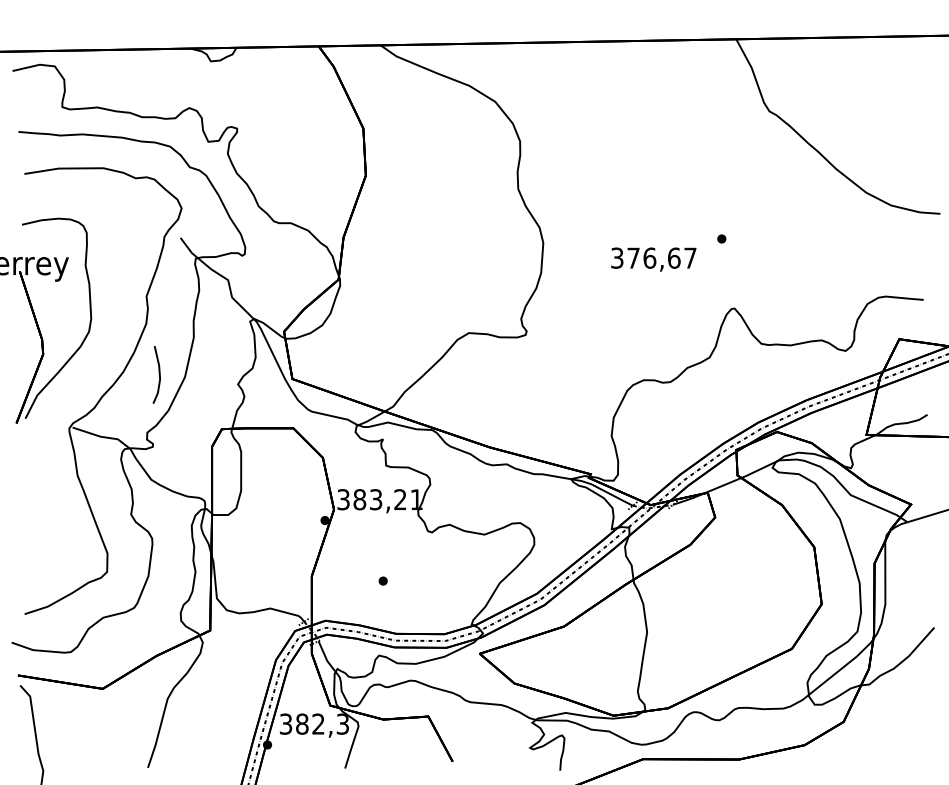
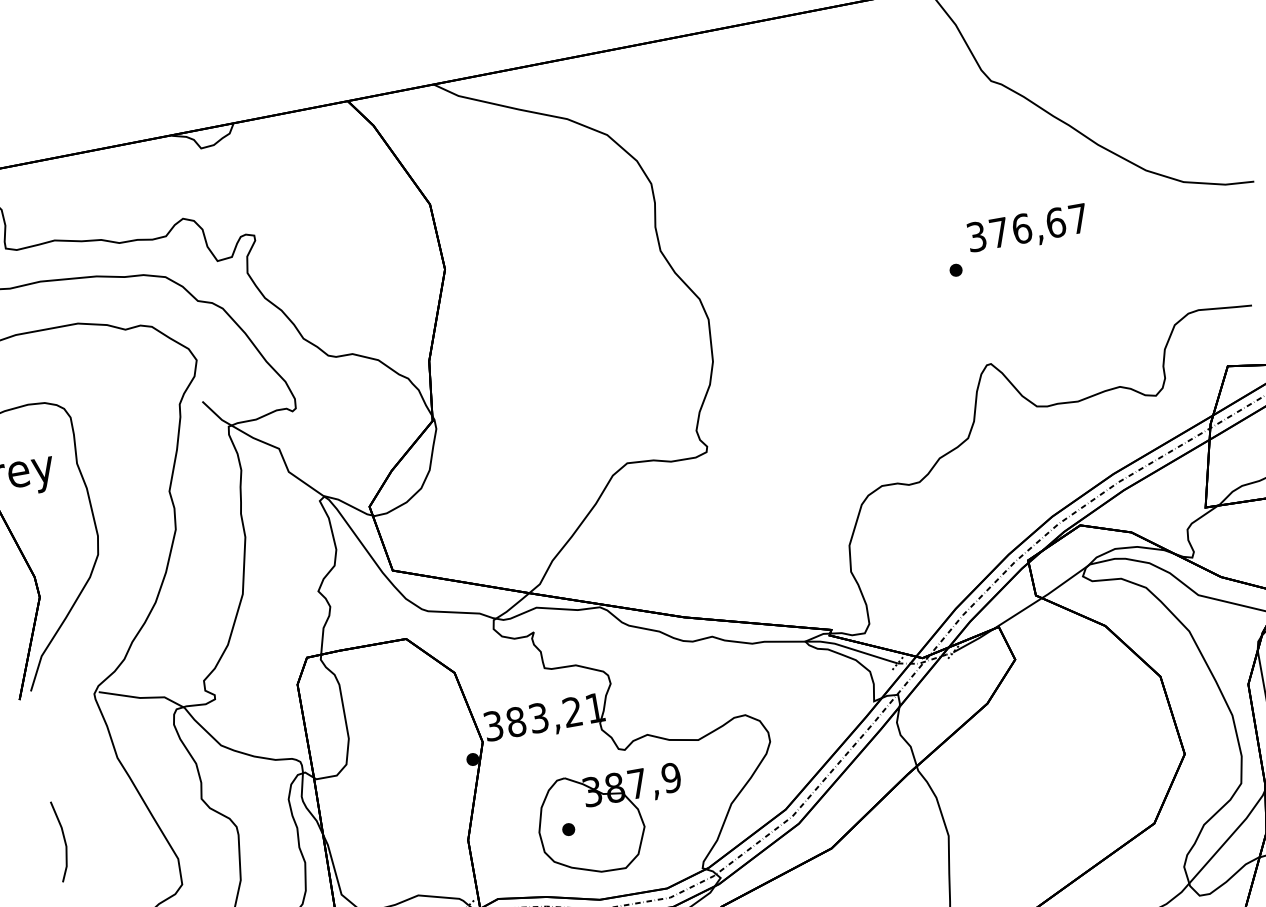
text: (653, 259) -> (1027, 229), moved
line: (158, 374) -> (63, 840), moved
part: (414, 579) -> (611, 819), added

